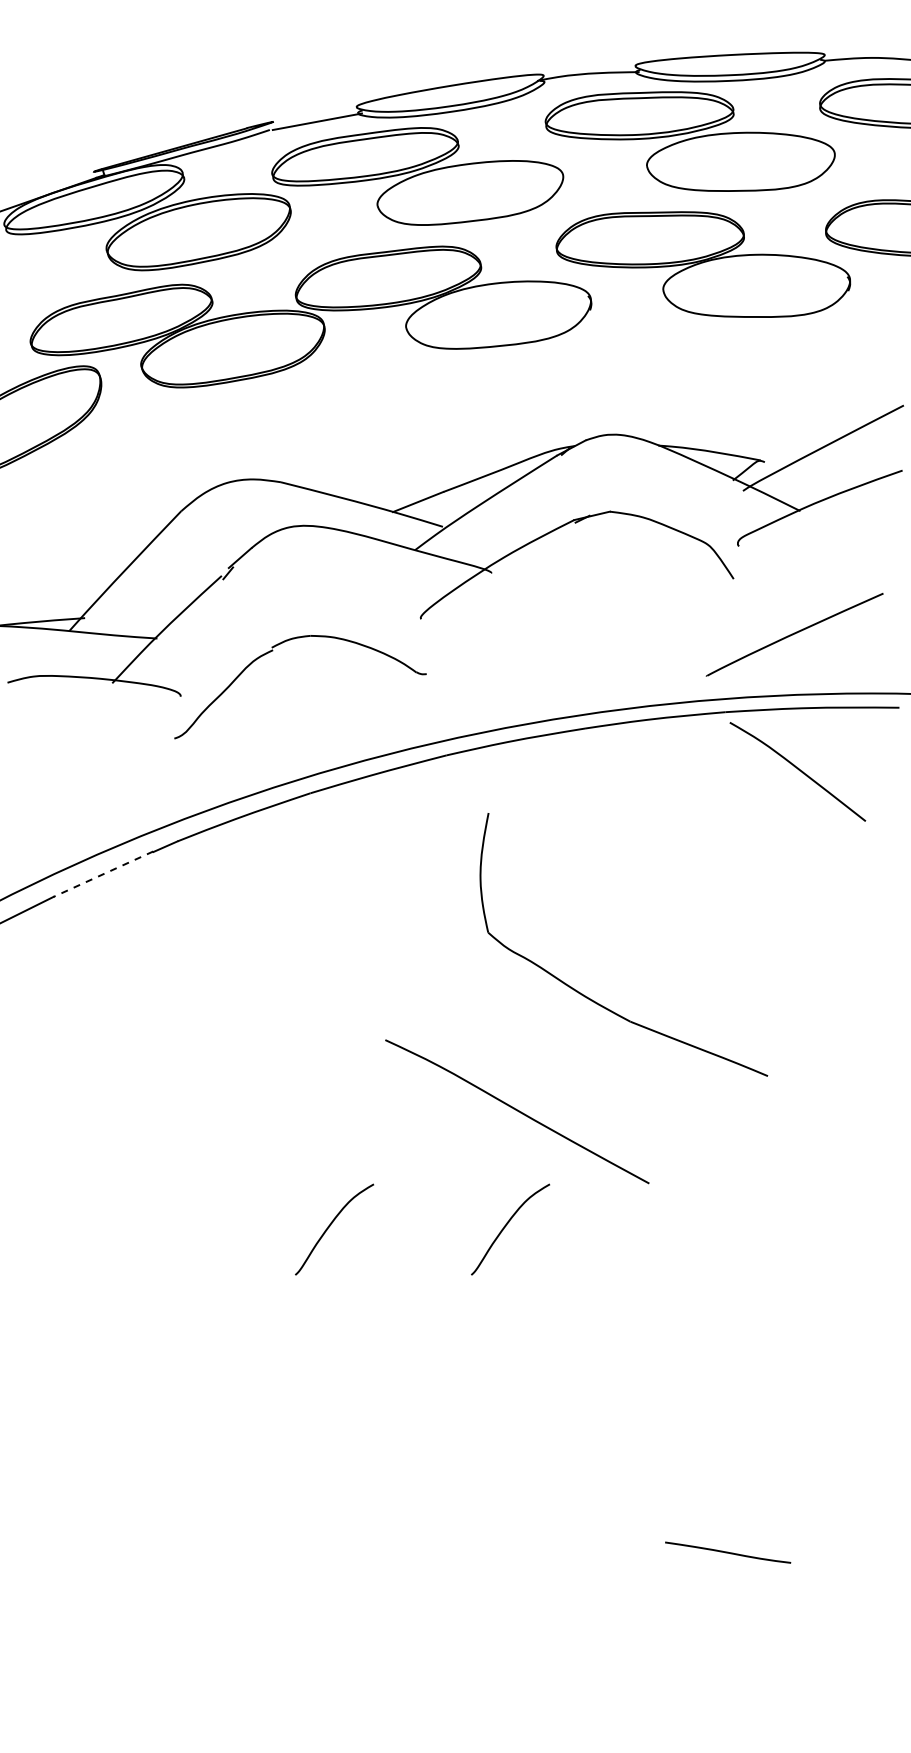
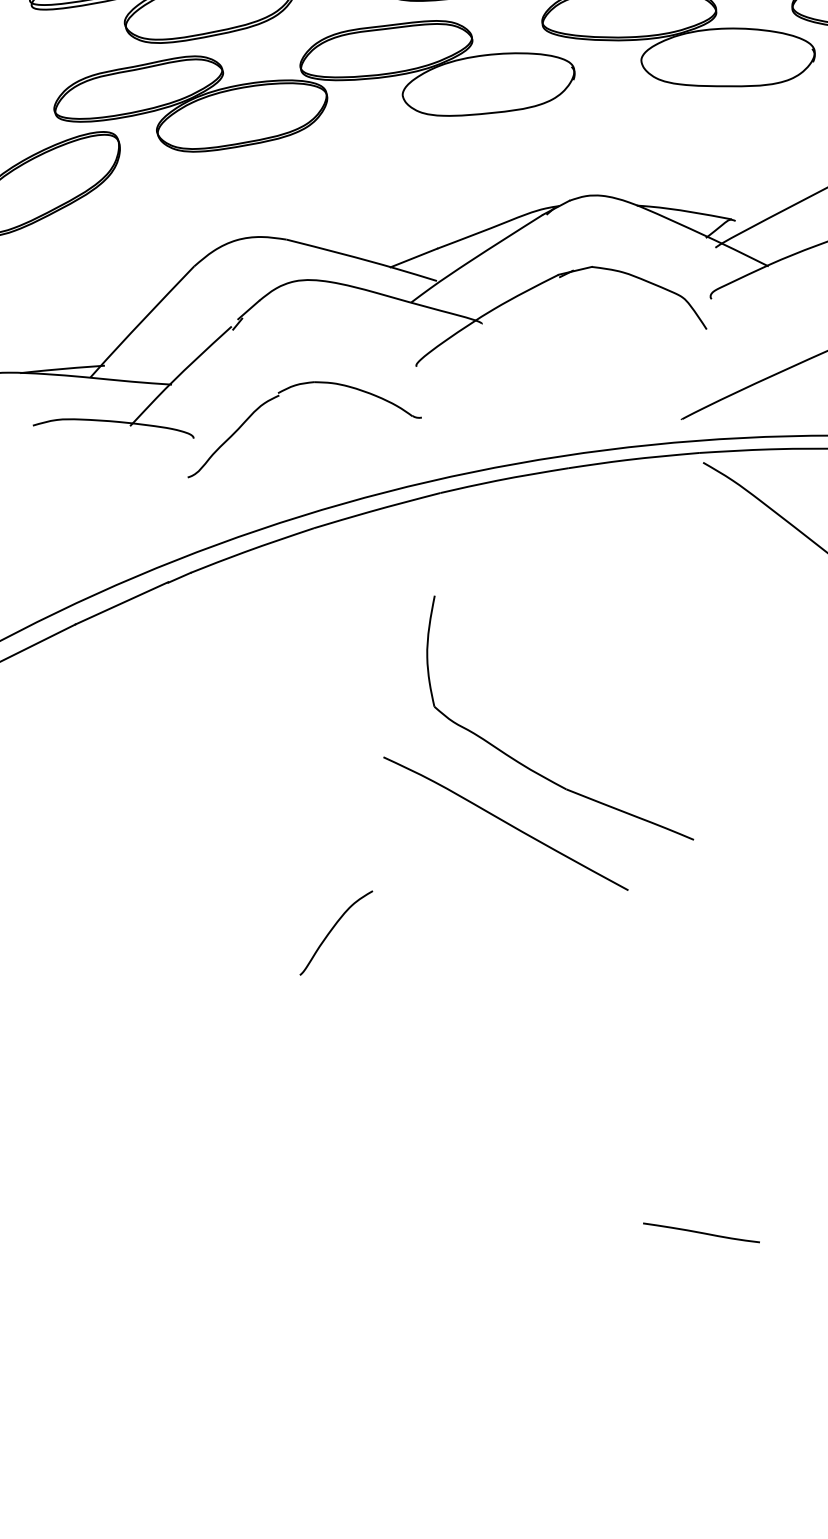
line: (103, 874) -> (121, 603), dashed -> solid
part: (594, 1000) -> (533, 769), moved
curve: (506, 1226) -> (495, 930), removed

